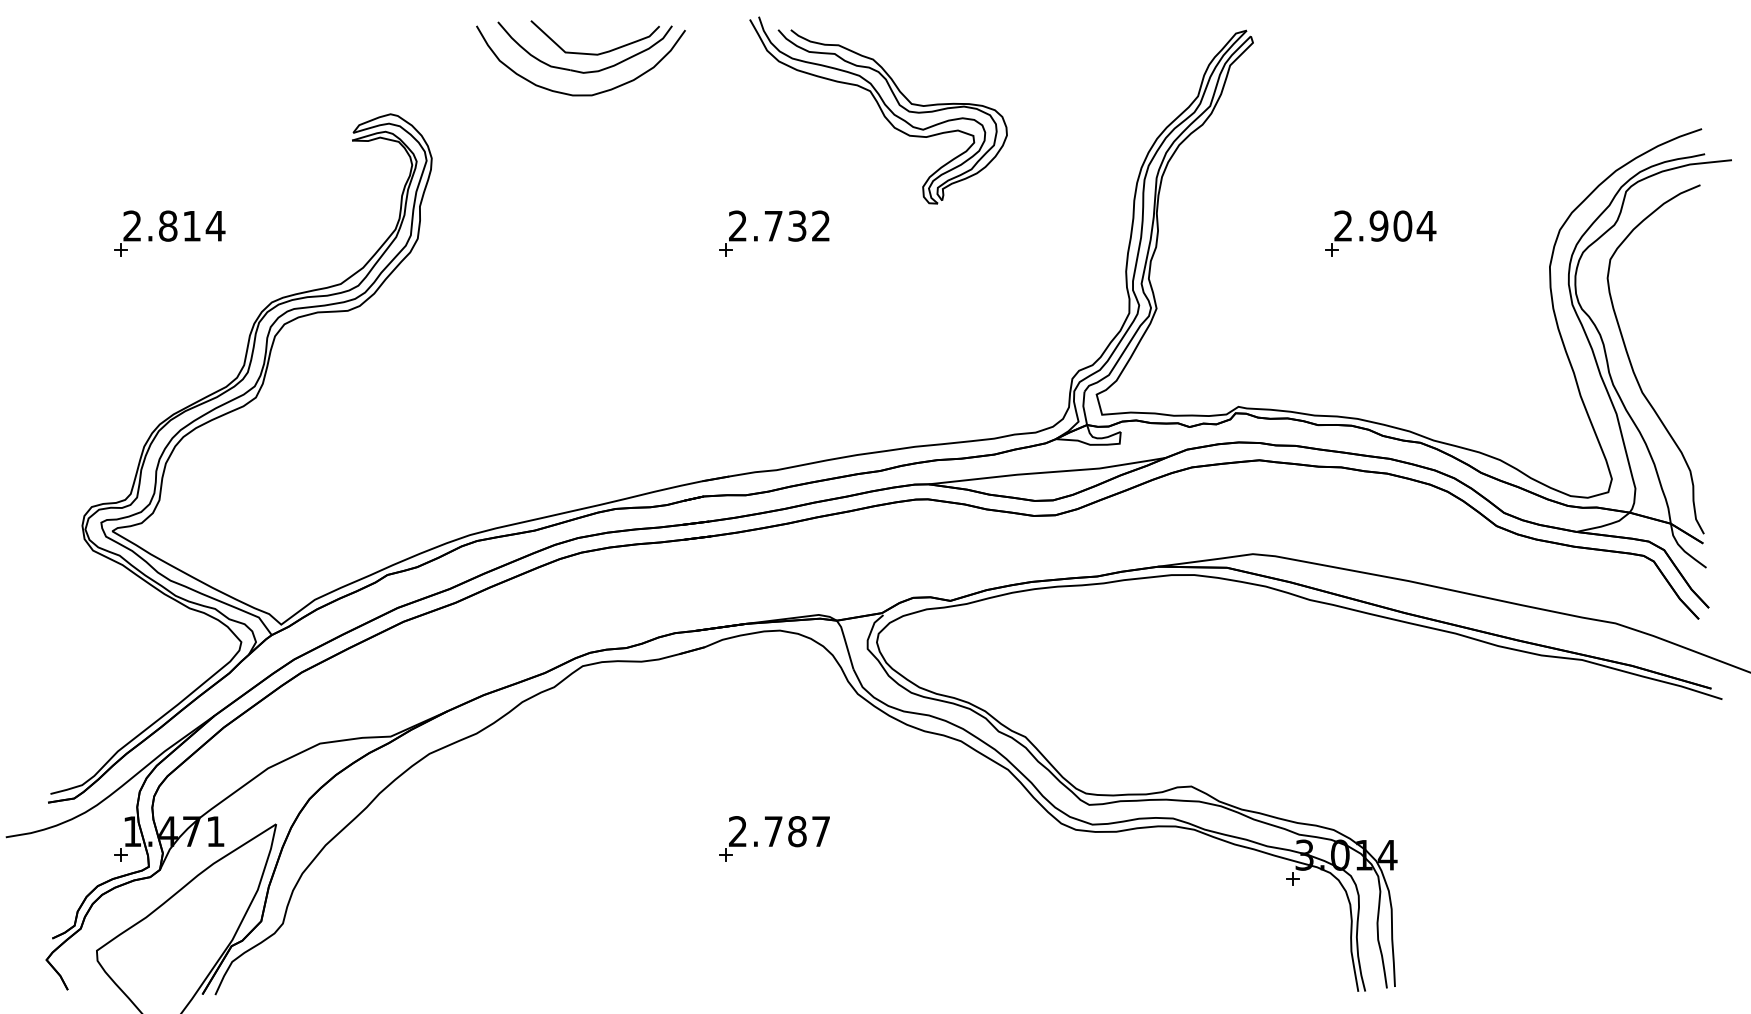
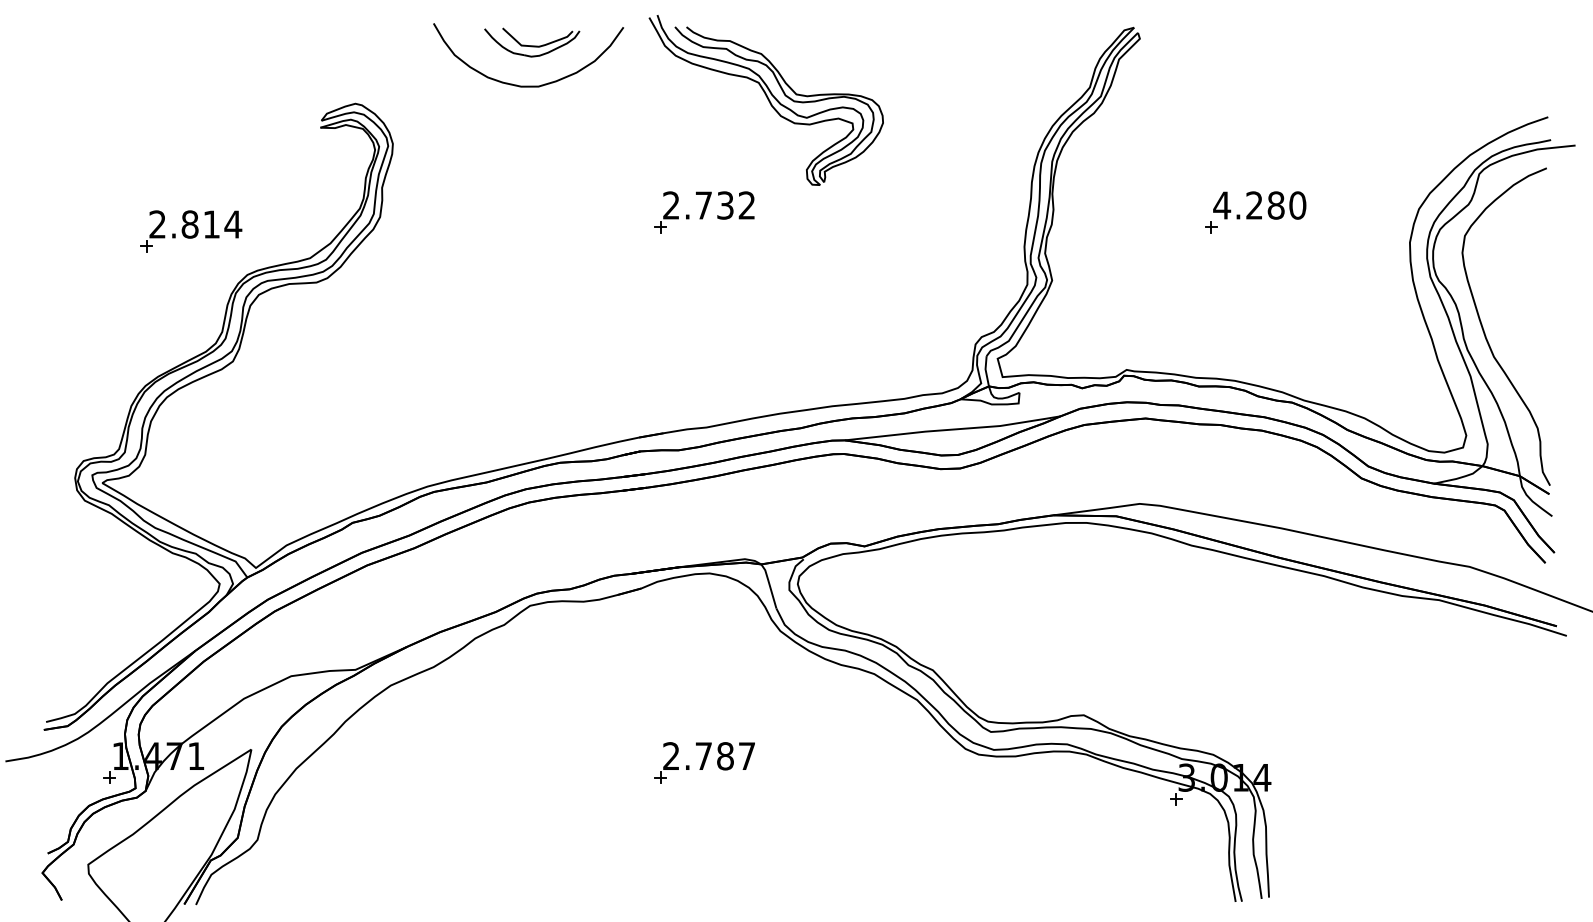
part: (584, 46) -> (531, 42), size x0.6
part: (877, 110) -> (765, 100), moved
text: (1384, 226) -> (1259, 205), 2.904 -> 4.280
part: (169, 233) -> (191, 231), moved

